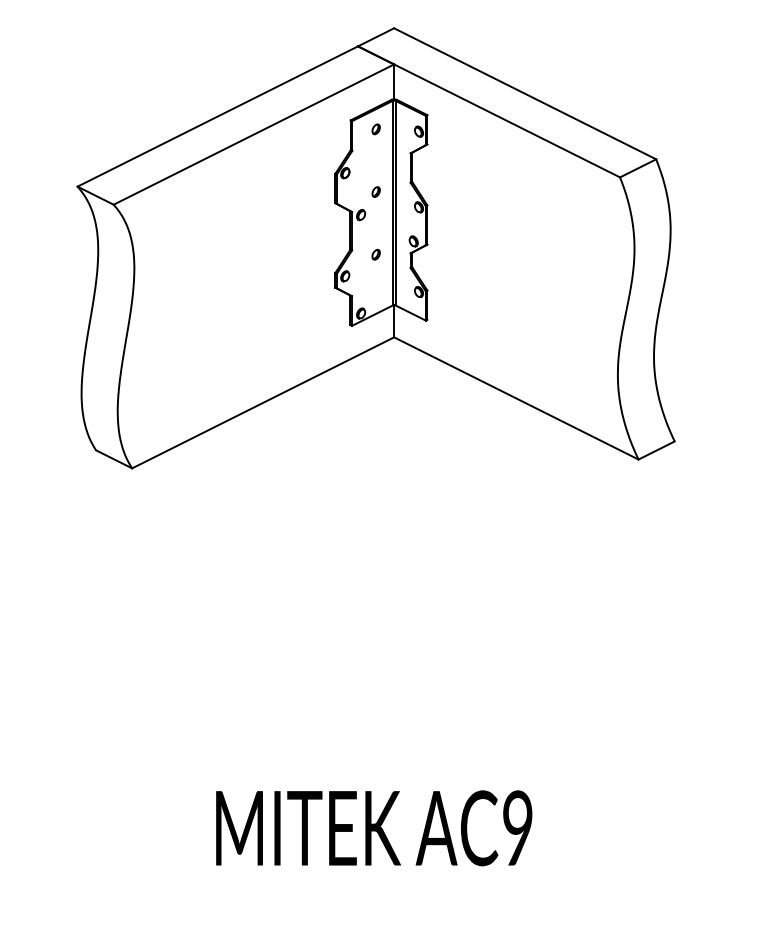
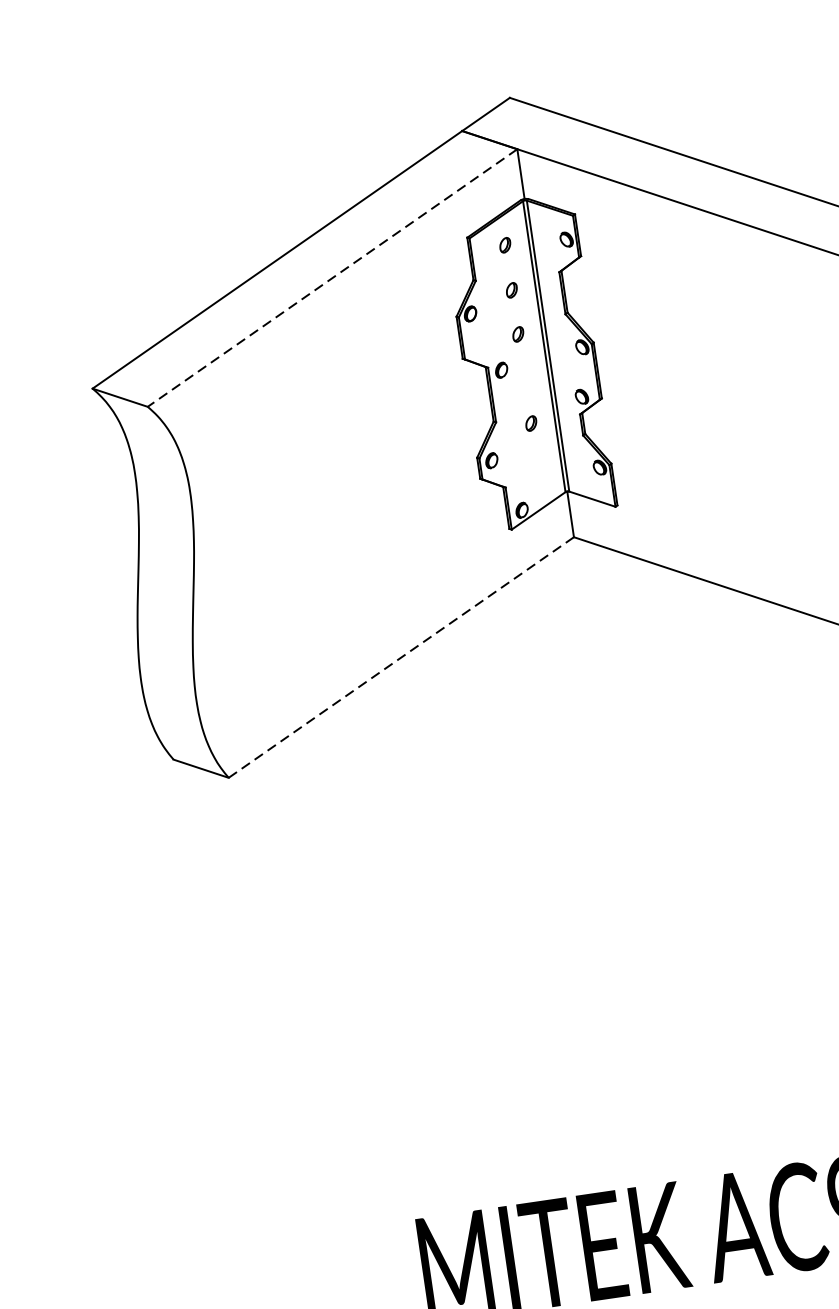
line: (253, 134) -> (331, 278), solid -> dashed
part: (375, 160) -> (510, 289), added
line: (263, 402) -> (401, 656), solid -> dashed

